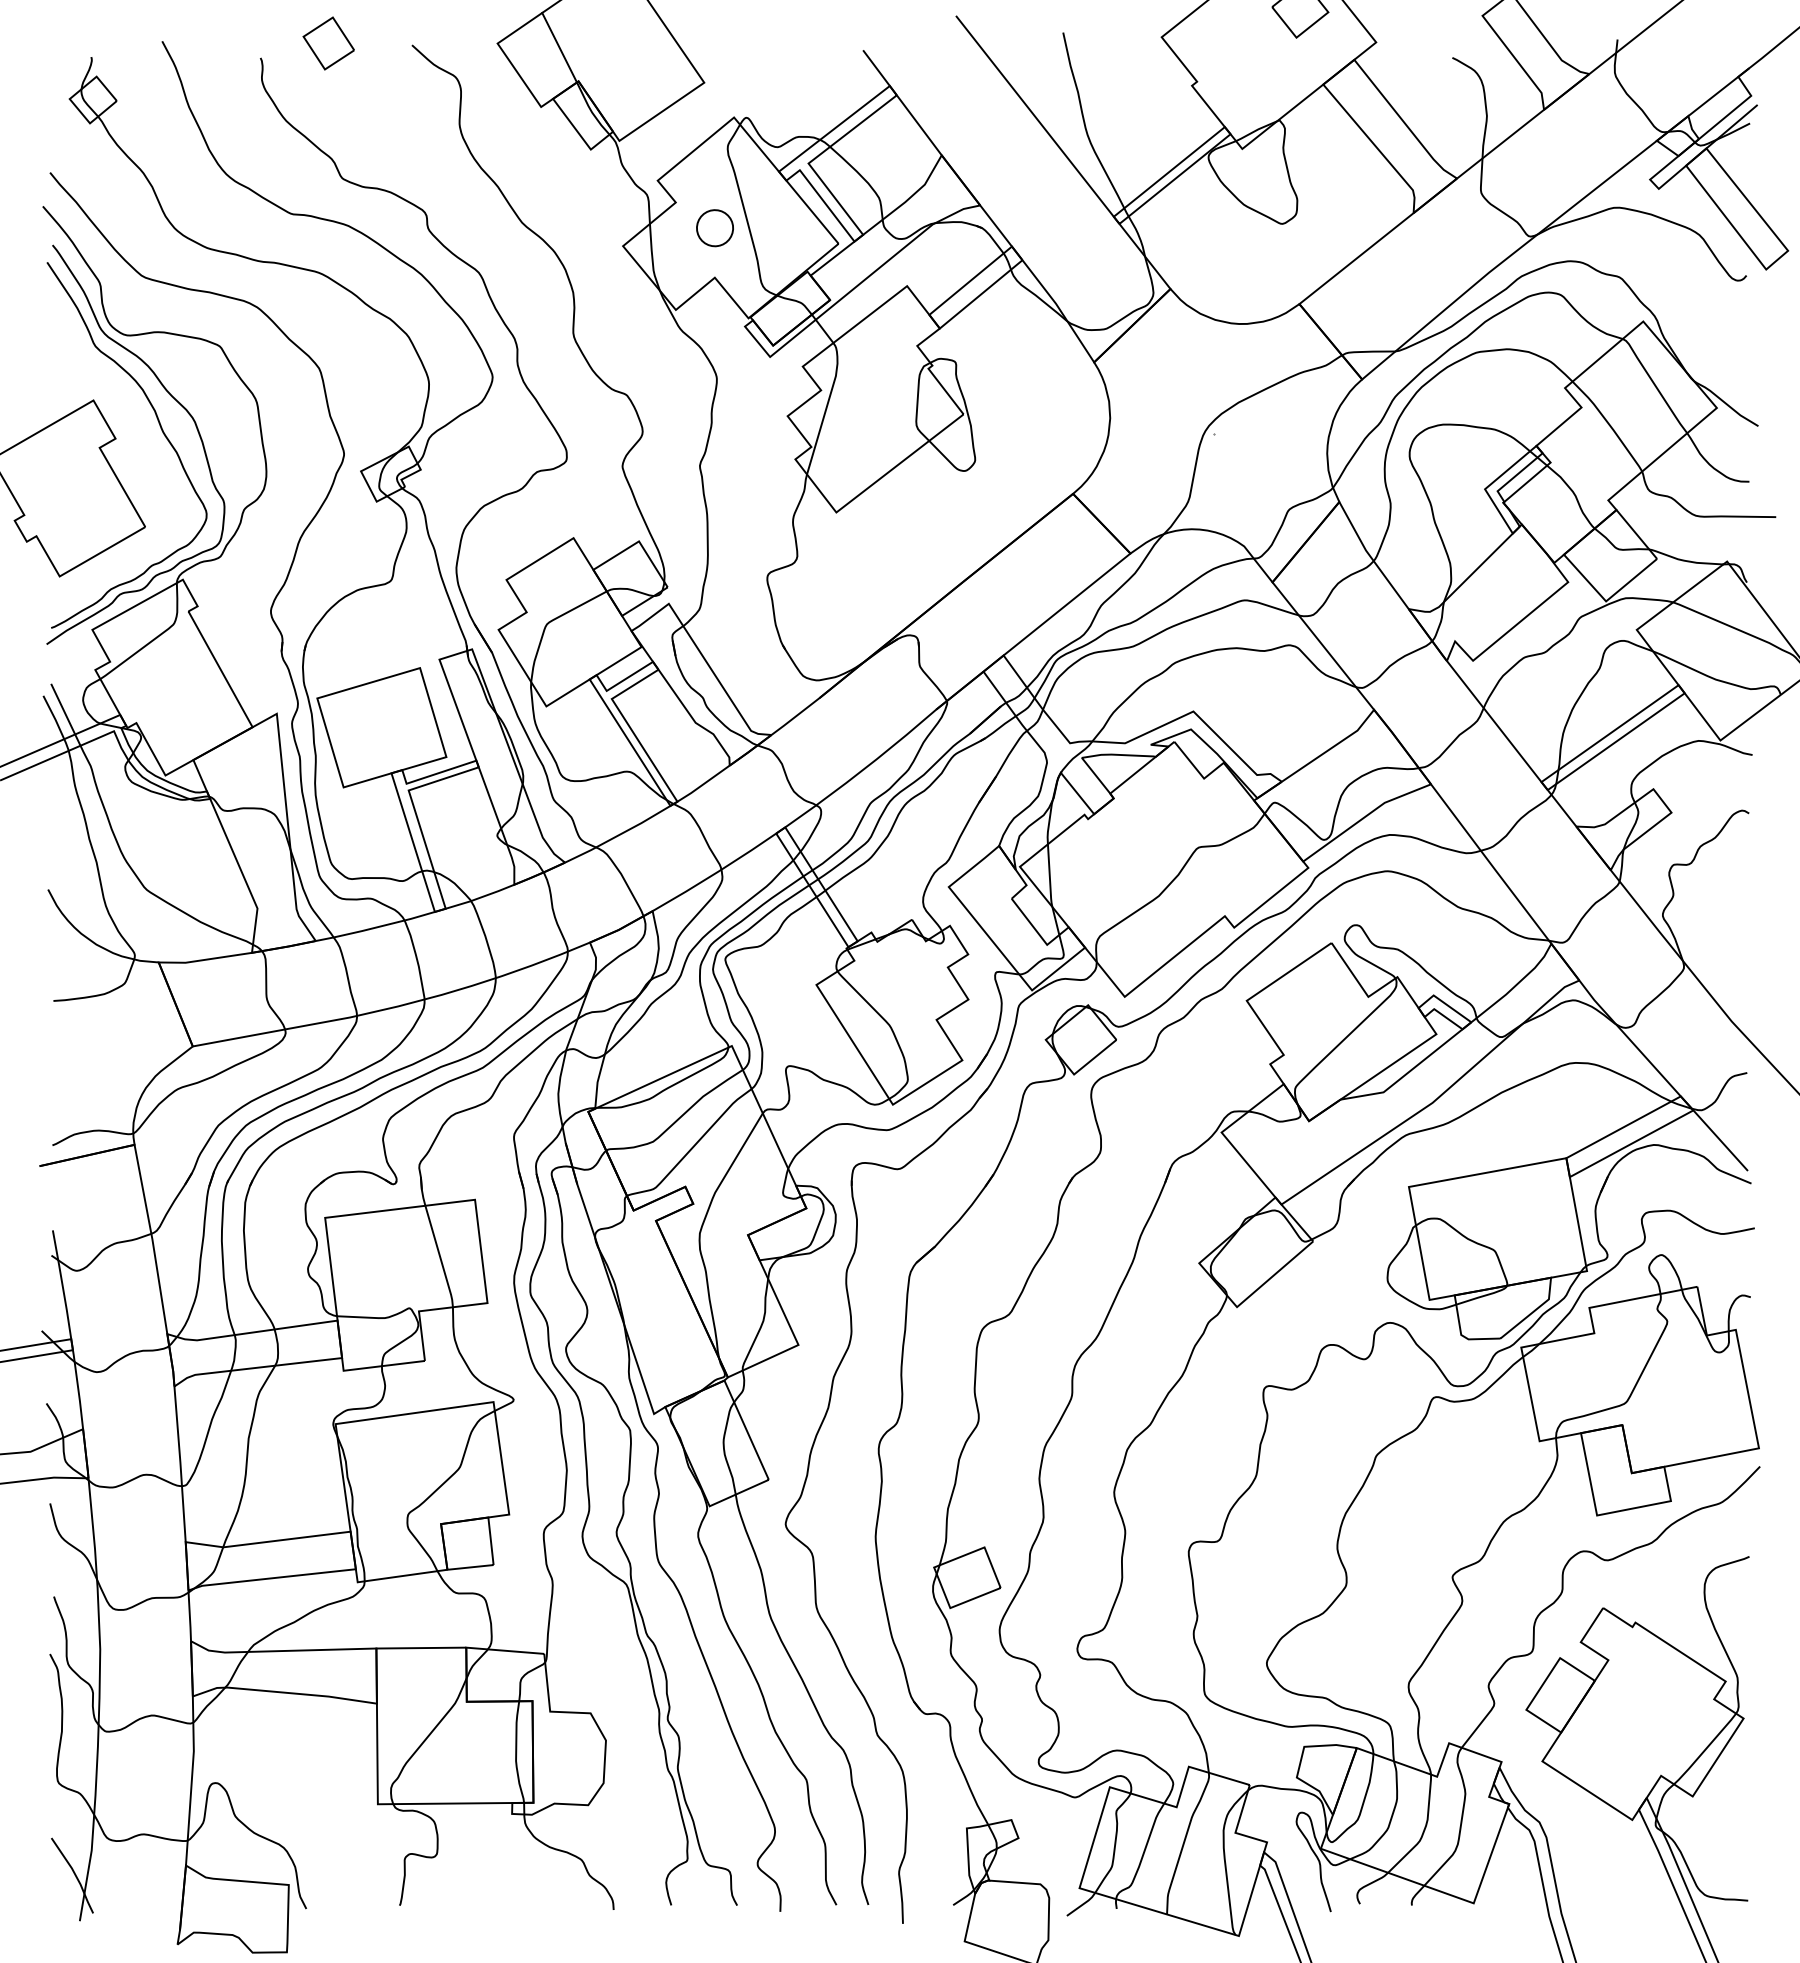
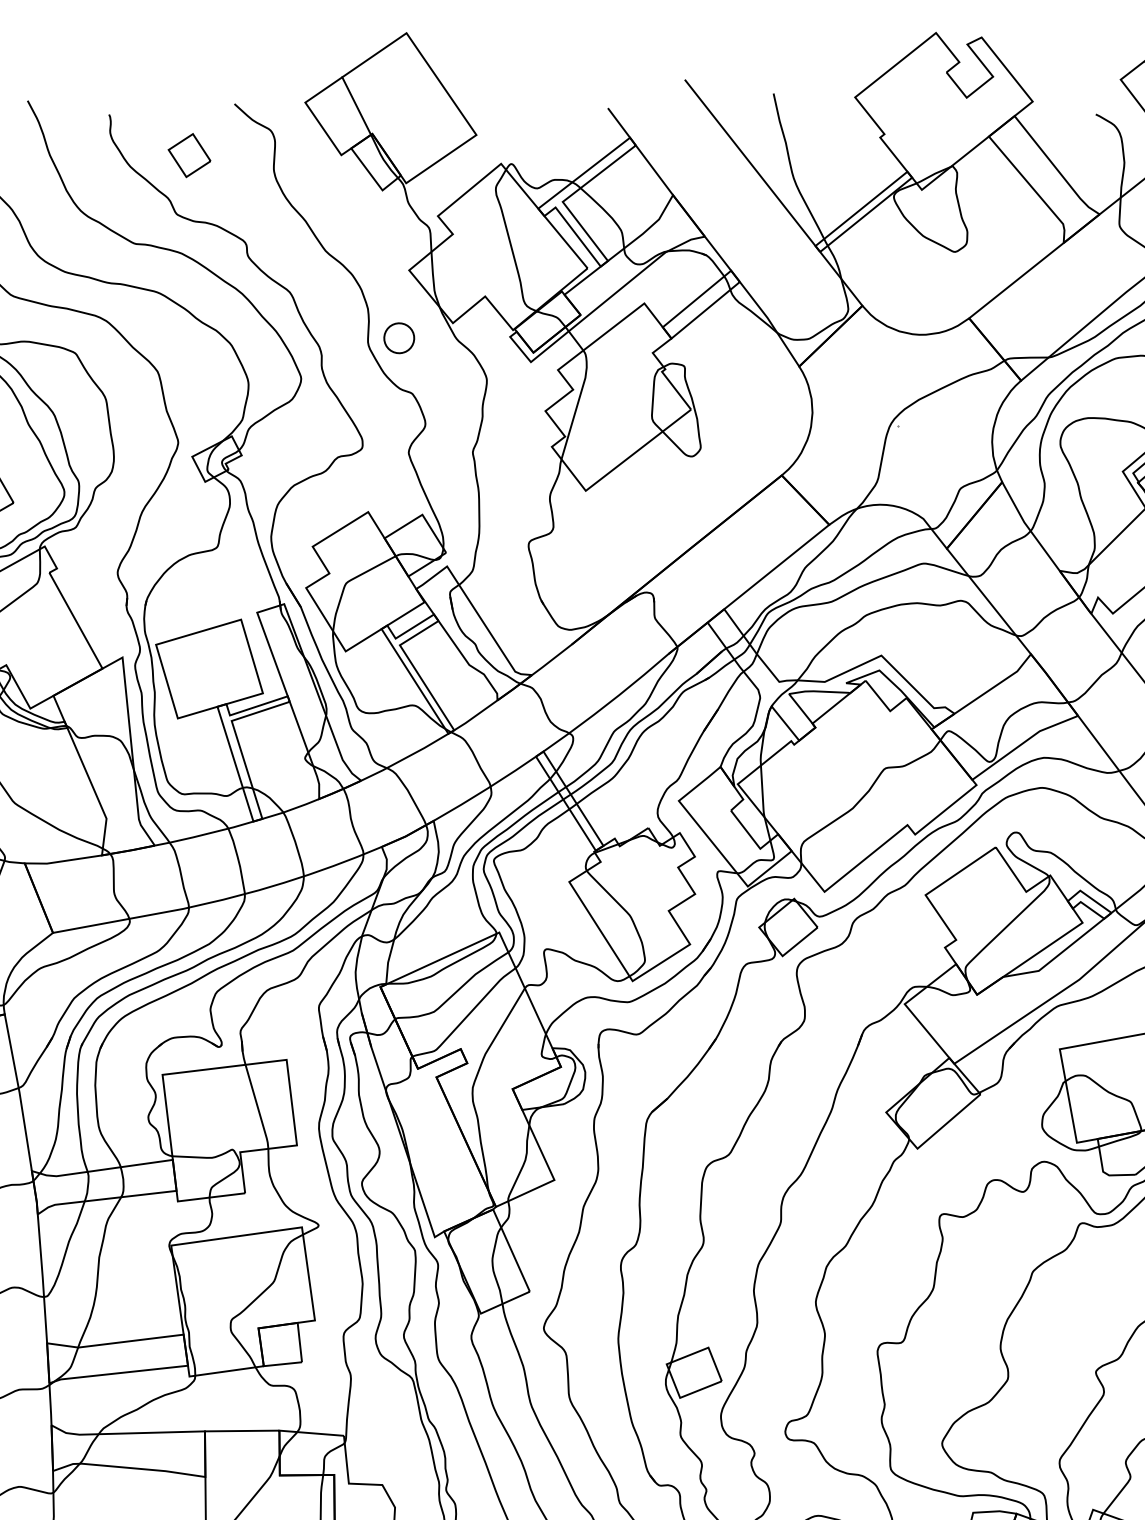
part: (328, 43) -> (189, 155), moved
part: (714, 228) -> (398, 338), moved

